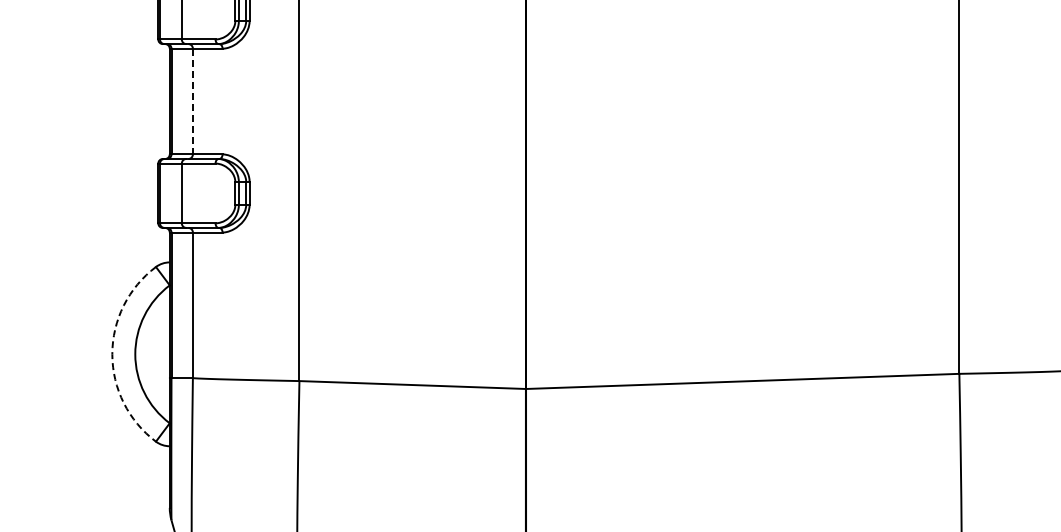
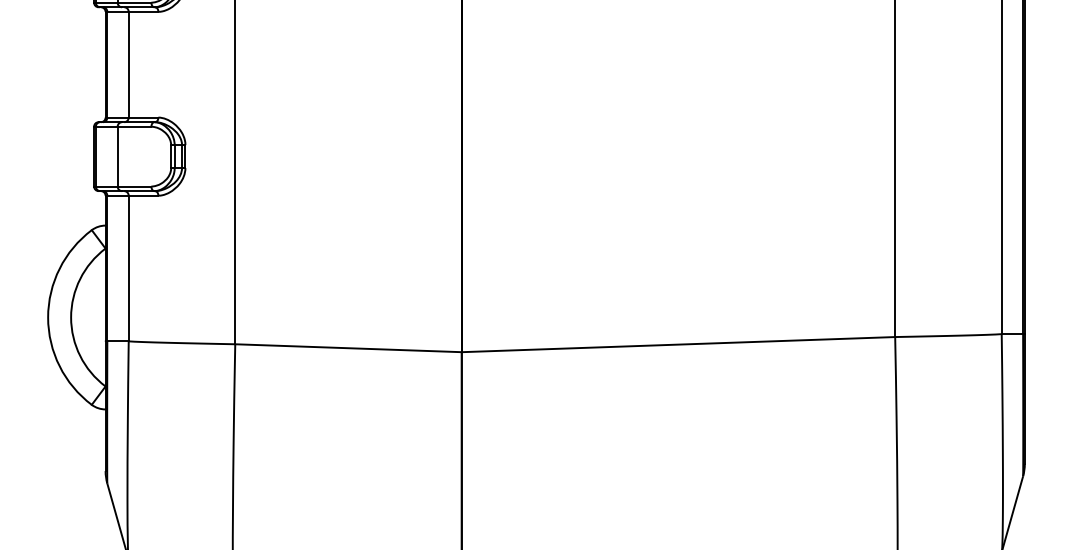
line: (192, 101) -> (128, 64), dashed -> solid
arc: (112, 354) -> (48, 317), dashed -> solid

